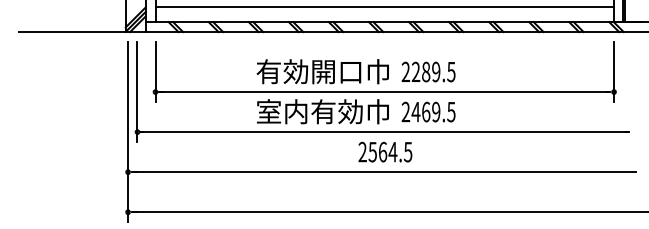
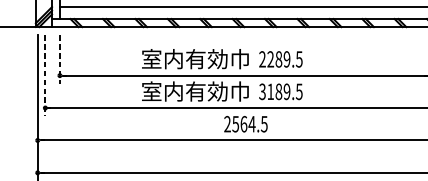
text: (309, 71) -> (184, 58), 有効開口巾 -> 室内有効巾
line: (155, 72) -> (59, 59), solid -> dashed
line: (137, 92) -> (45, 75), solid -> dashed
text: (415, 111) -> (270, 91), 2469.5 -> 3189.5

